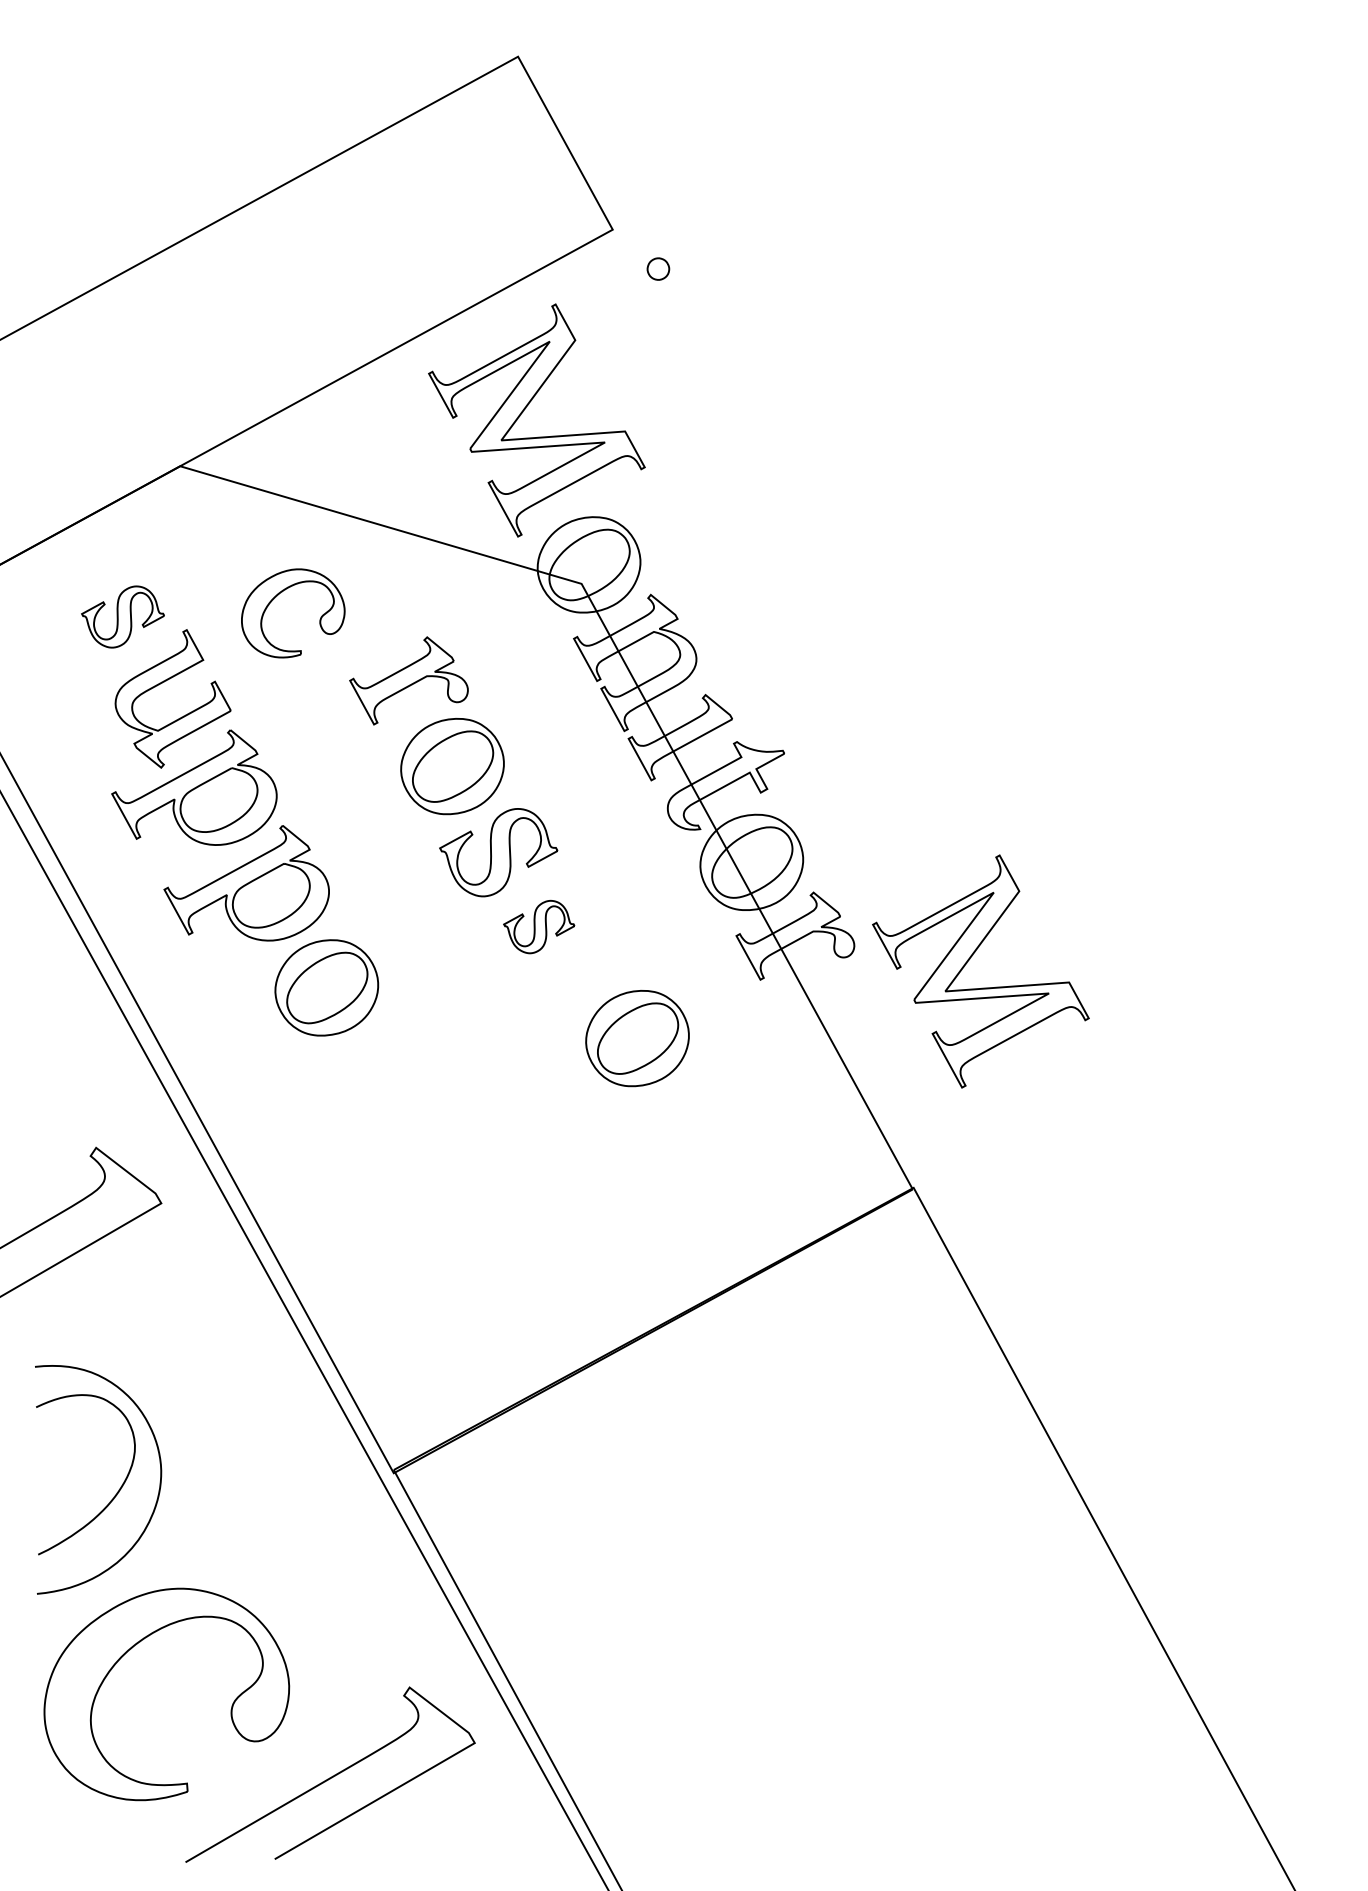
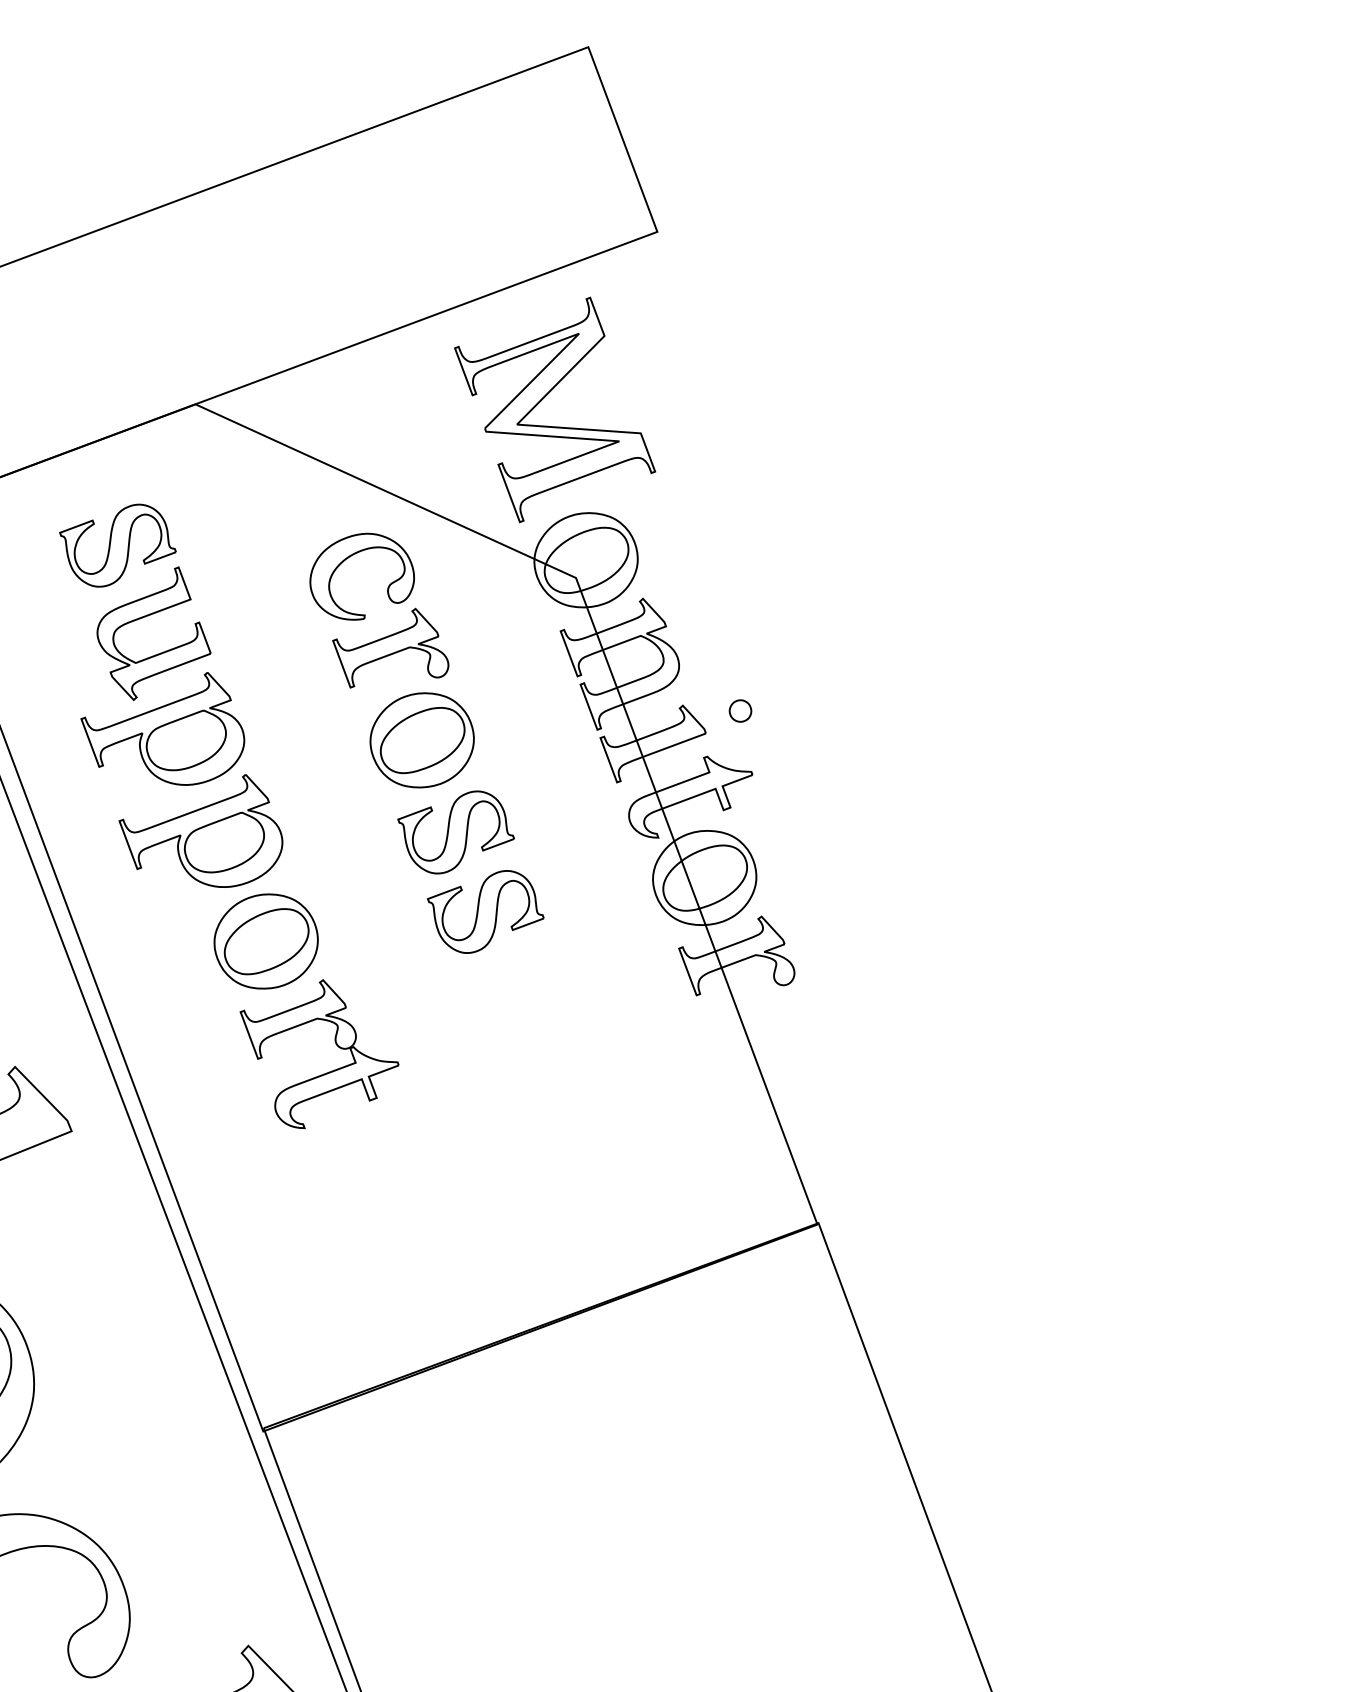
part: (658, 268) -> (740, 710), moved
part: (277, 596) -> (349, 558), moved
part: (122, 616) -> (116, 544), size x1.43
part: (538, 926) -> (484, 910), size x1.67
part: (967, 963) -> (903, 1008), removed
part: (637, 1038) -> (566, 1035), removed
part: (402, 1110) -> (323, 1073), added

